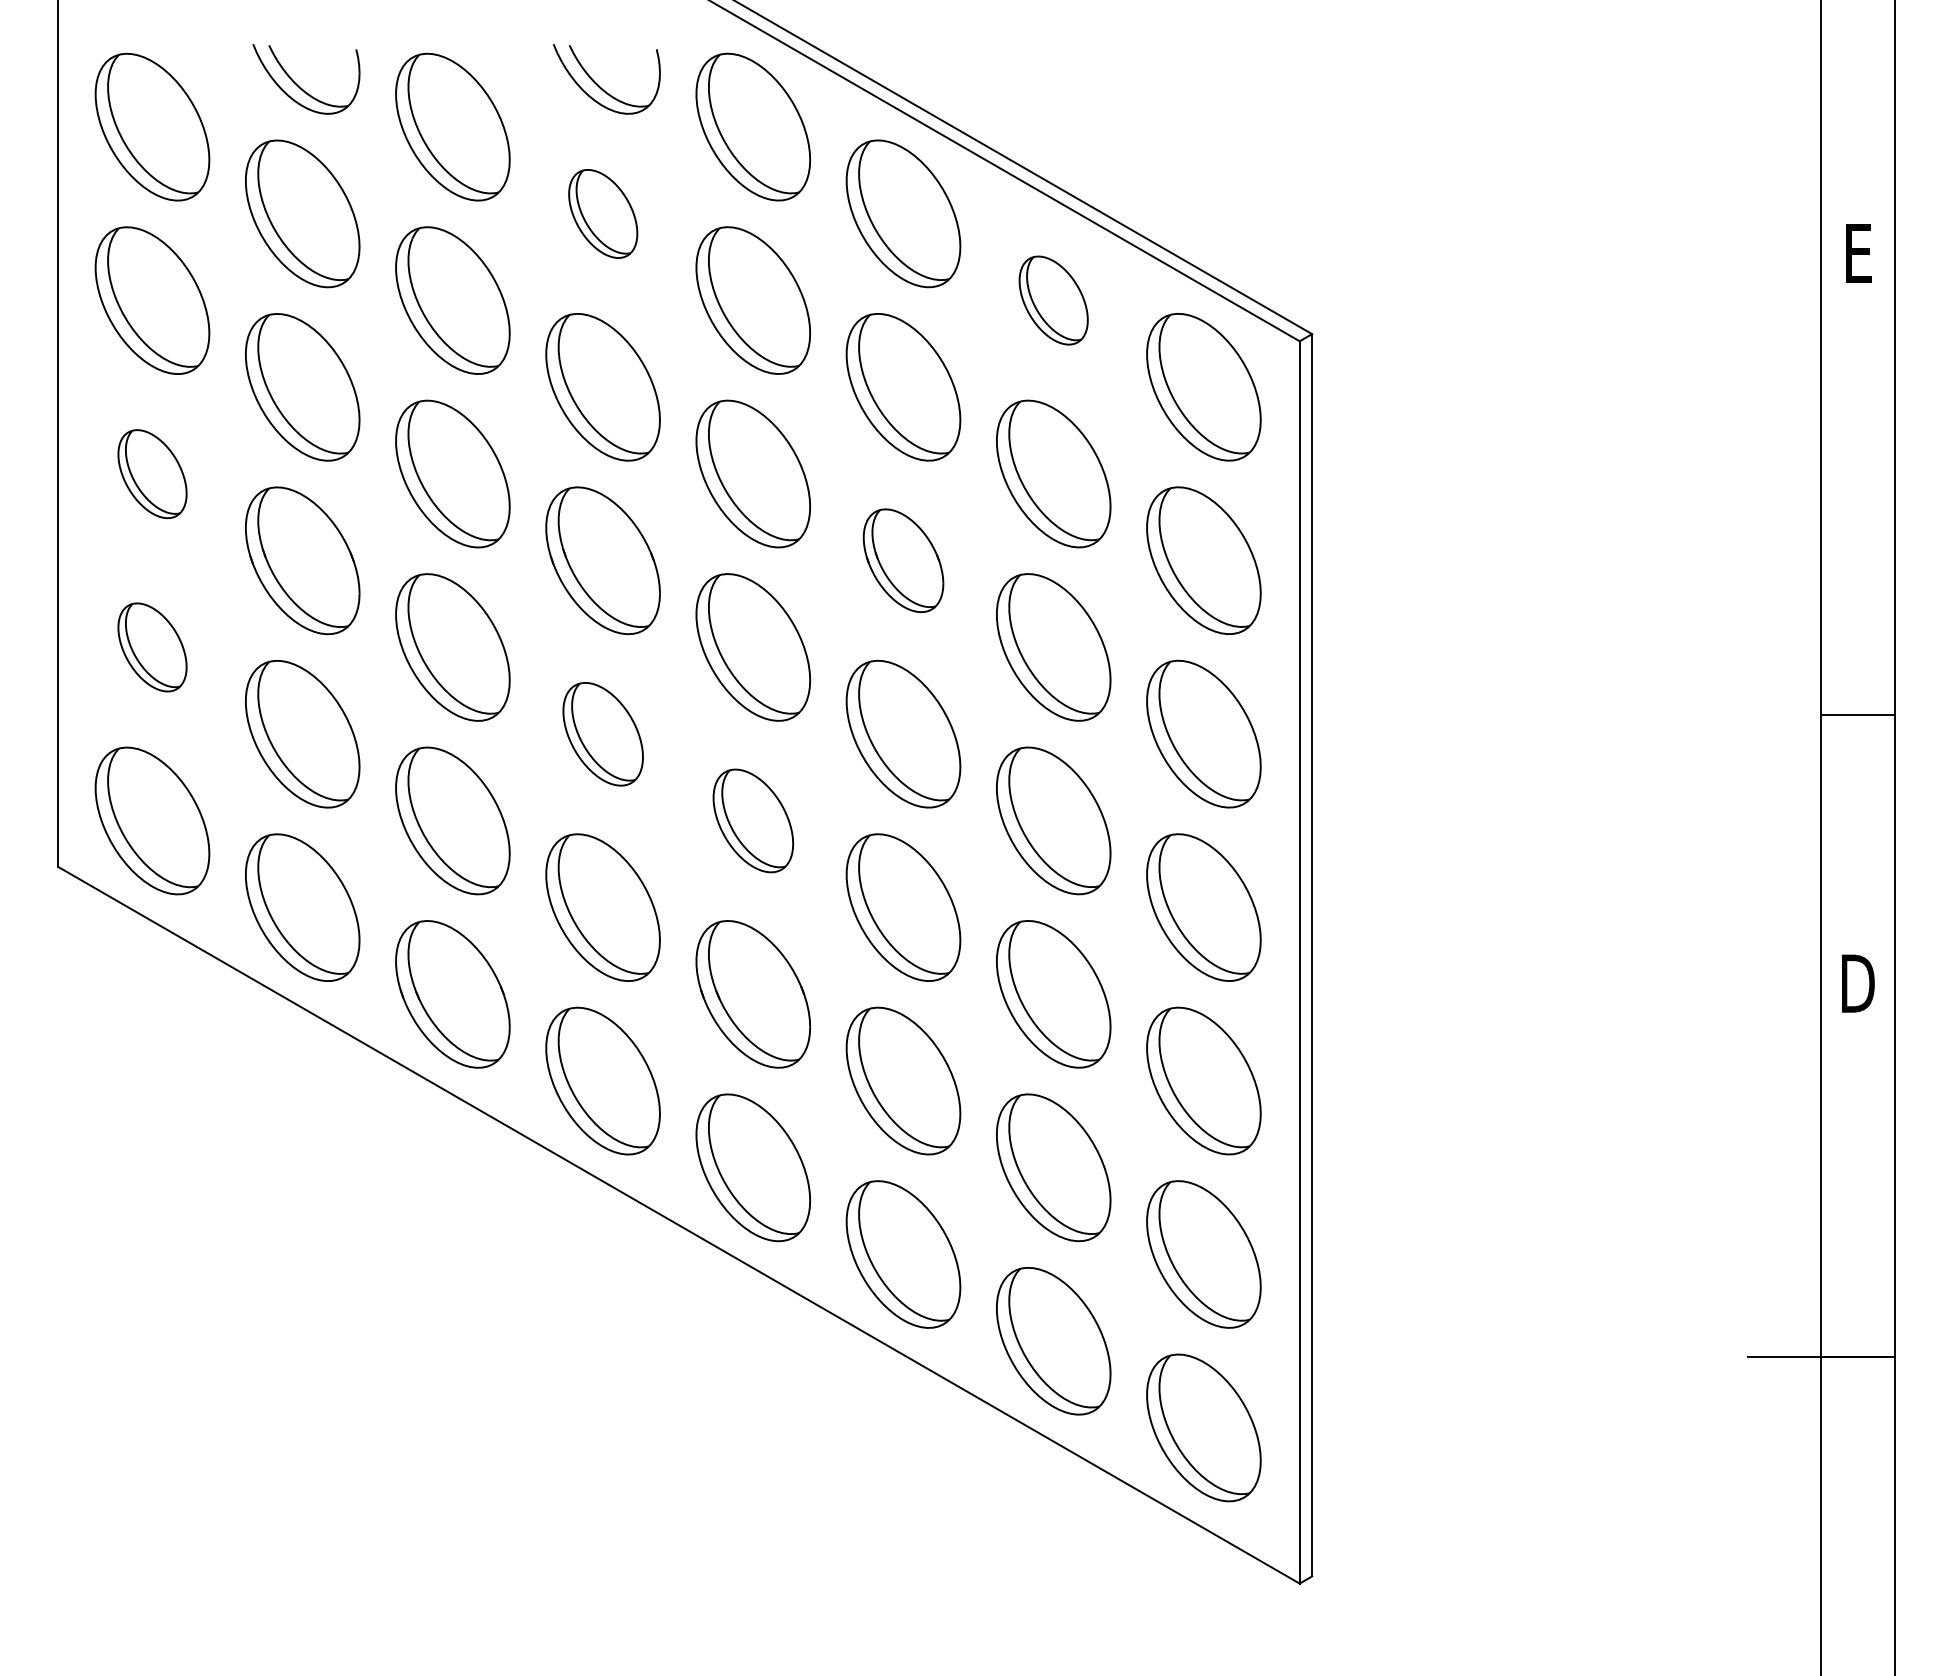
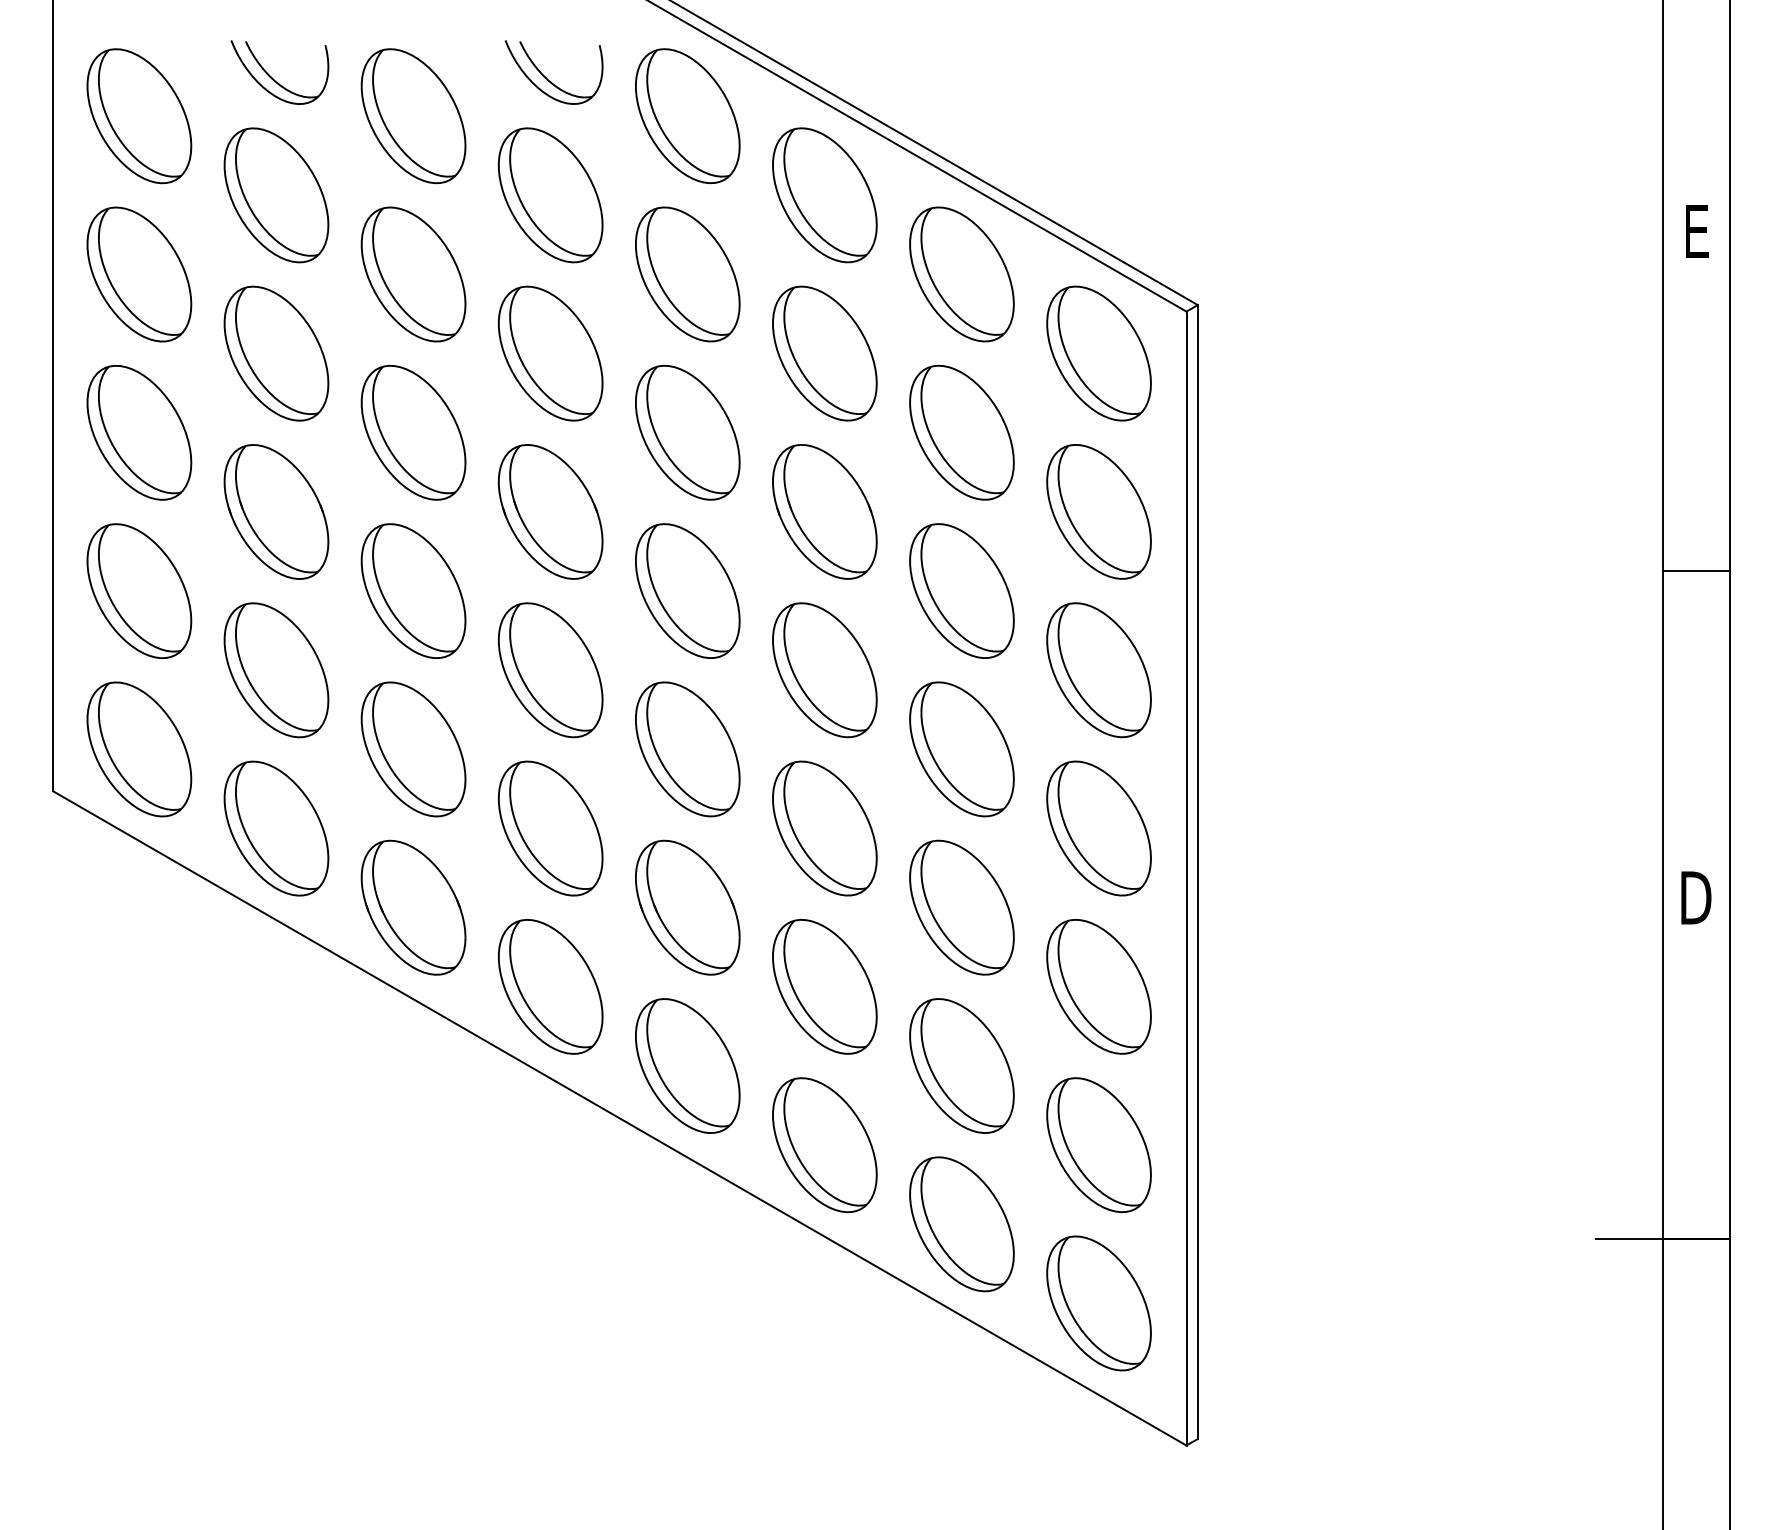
part: (602, 214) -> (550, 195), size x1.67
part: (1053, 300) -> (961, 274), size x1.67
part: (152, 473) -> (139, 432), size x1.67
part: (903, 560) -> (824, 511), size x1.43
part: (152, 646) -> (139, 590), size x1.67
line: (1857, 715) -> (1695, 571), moved
part: (602, 734) -> (550, 670), size x1.43
part: (752, 821) -> (687, 749), size x1.43

